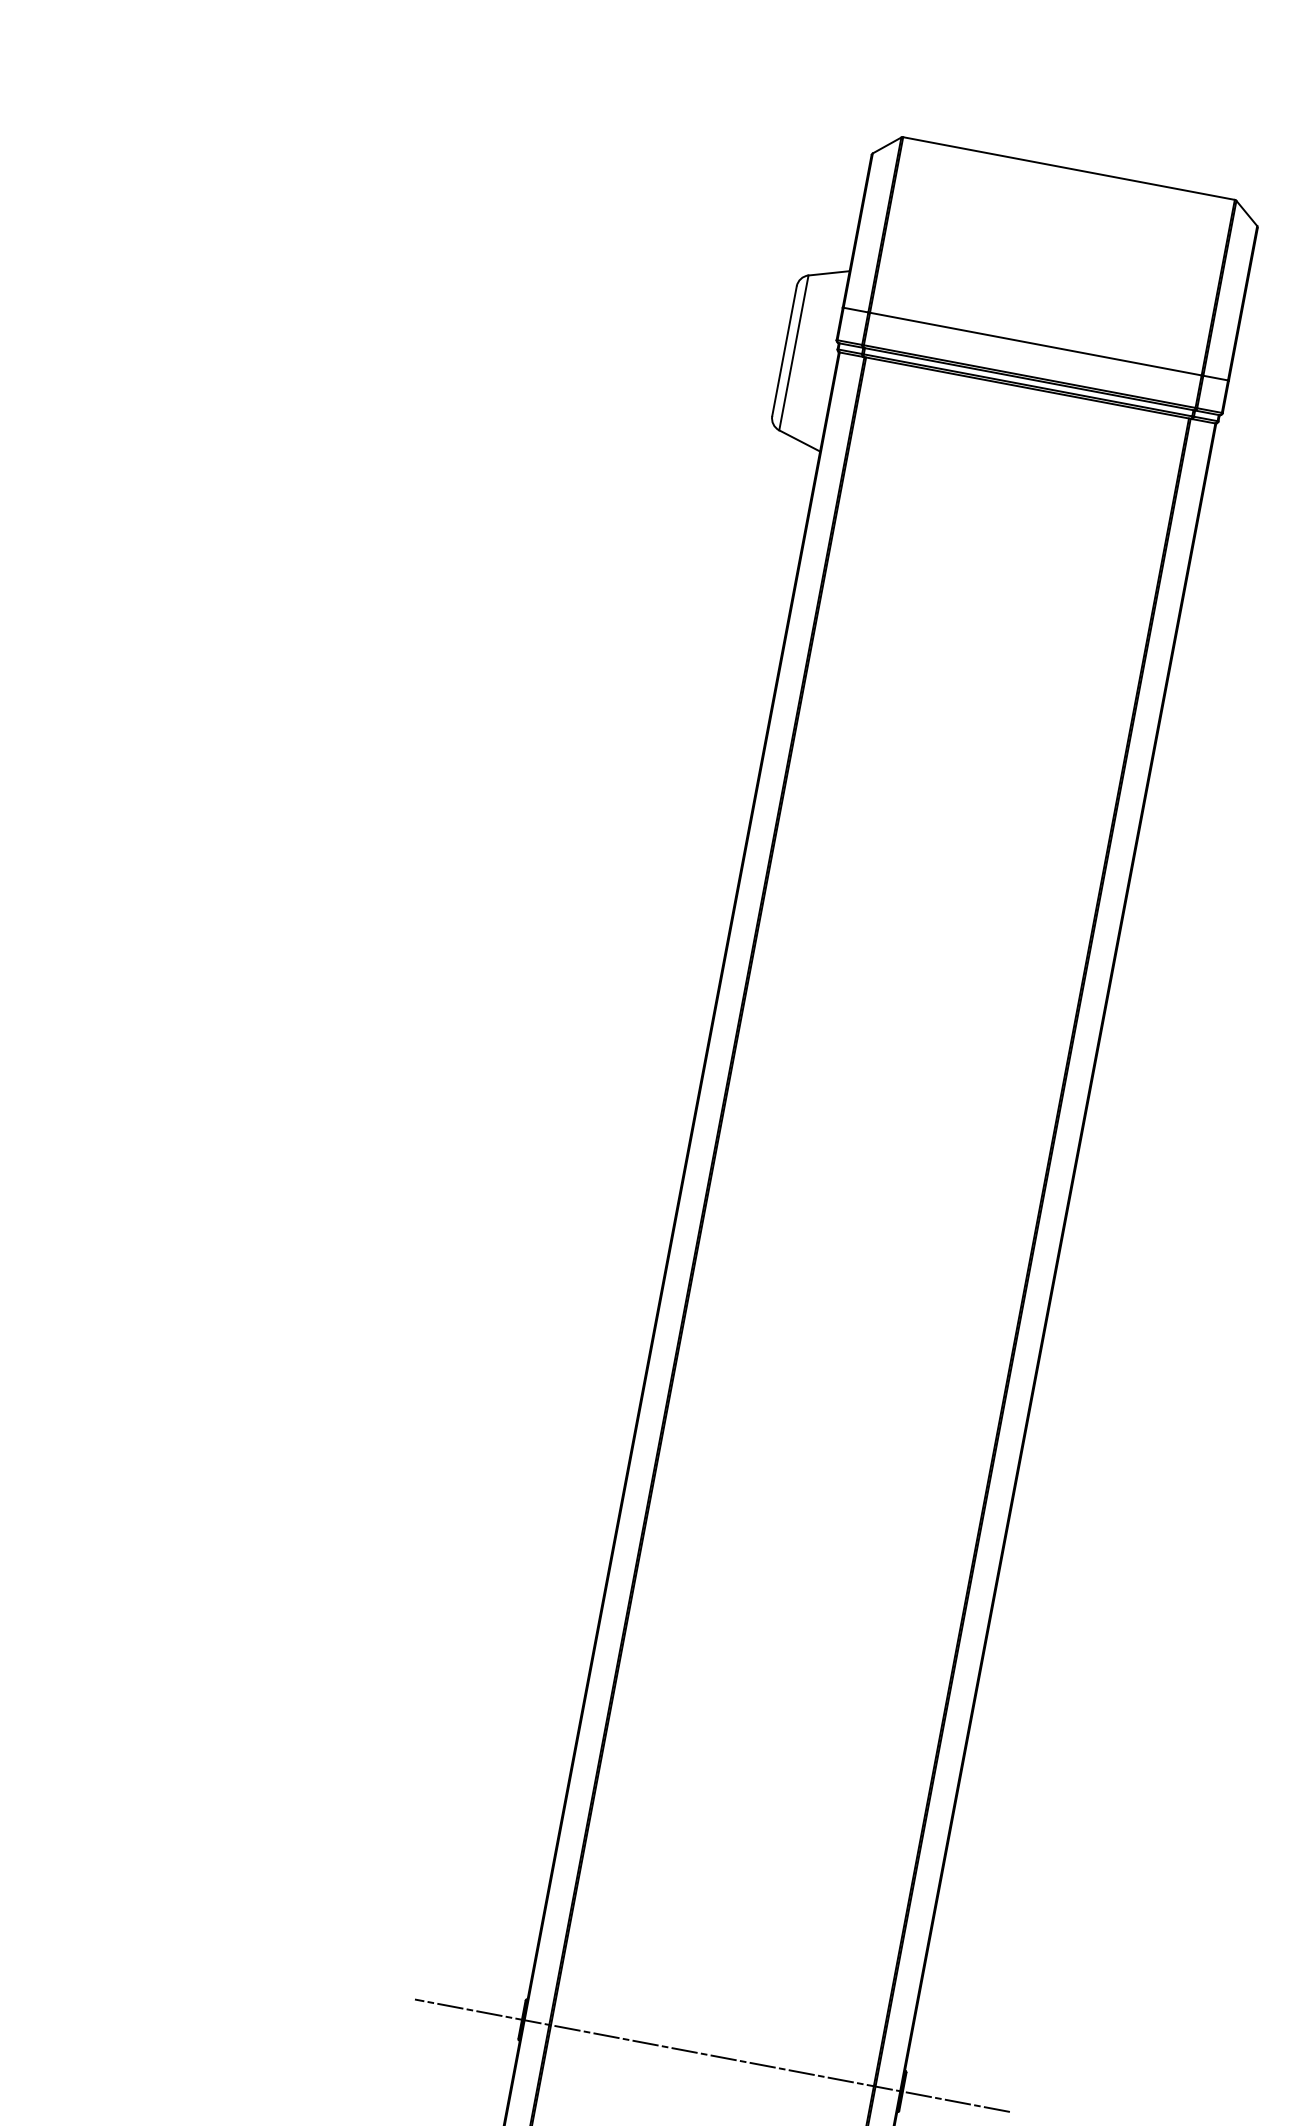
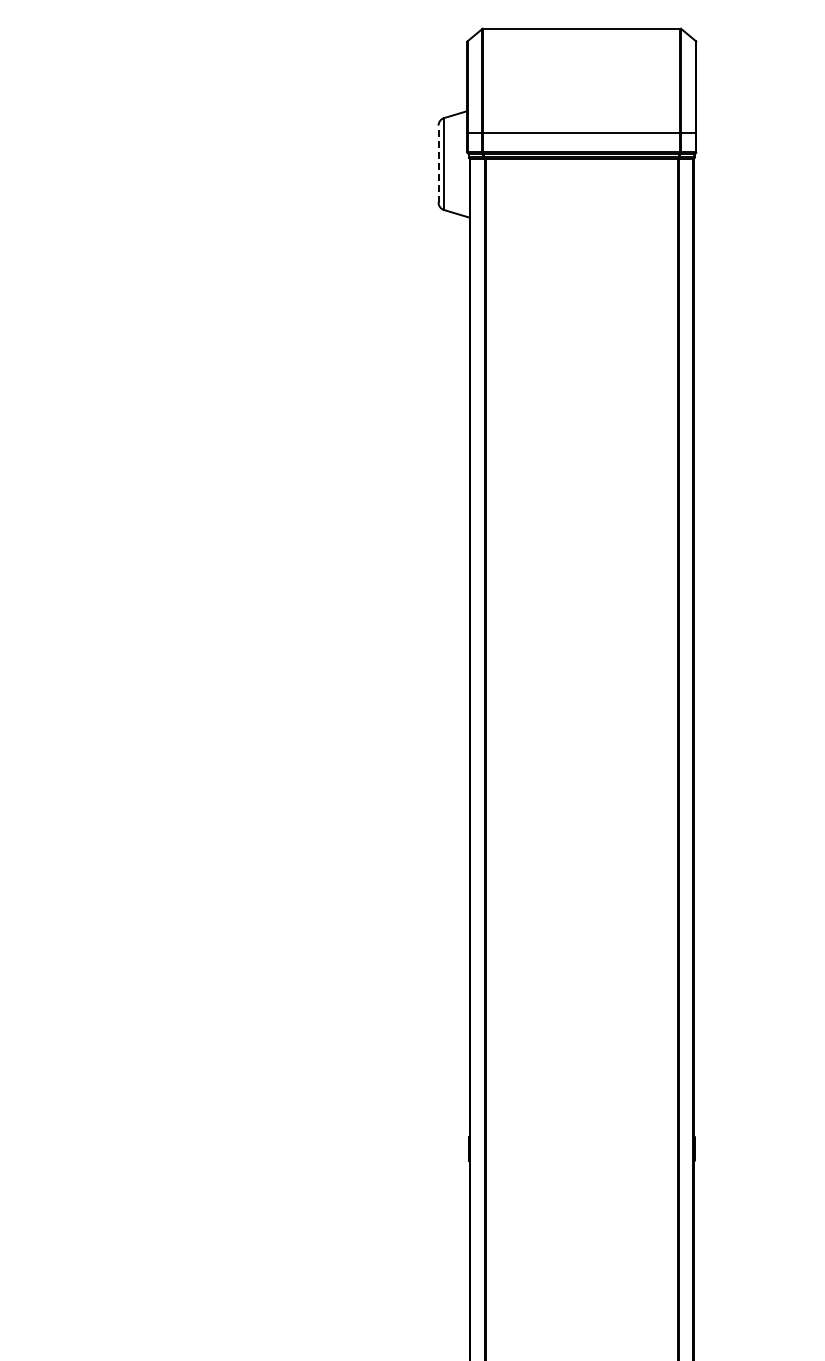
line: (784, 350) -> (438, 163), solid -> dashed
line: (711, 2055) -> (581, 1148), removed

